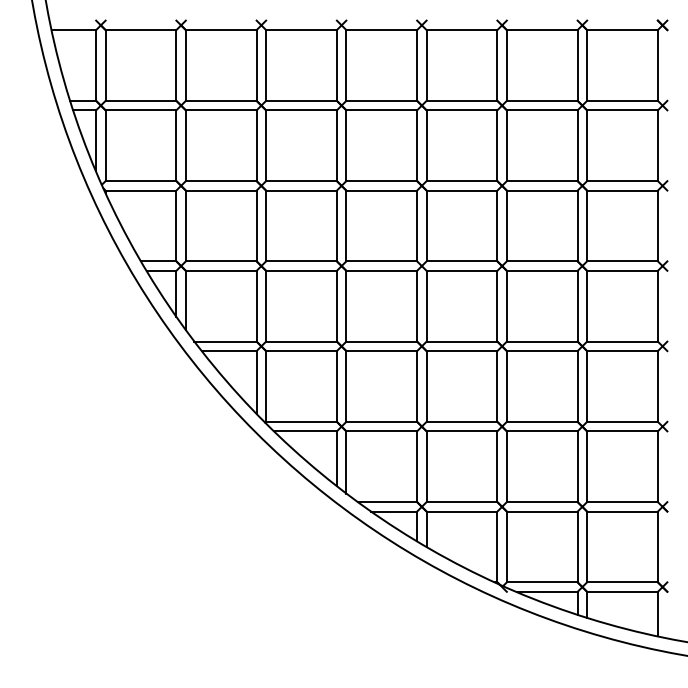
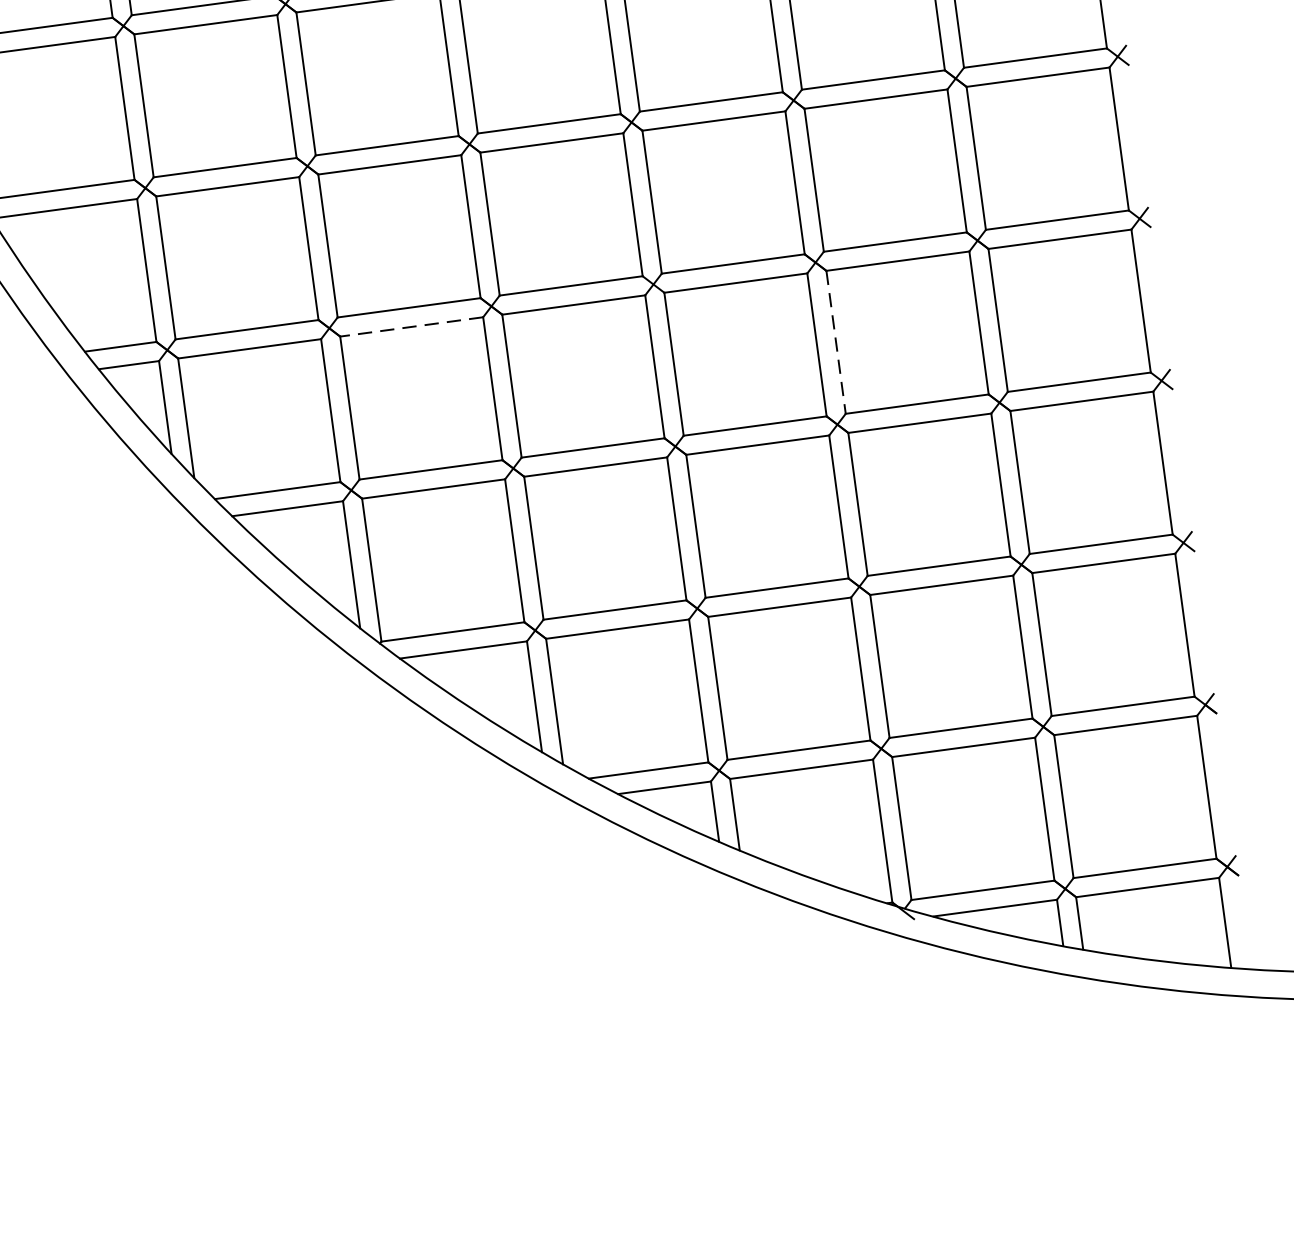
line: (301, 270) -> (411, 326), solid -> dashed
line: (506, 306) -> (835, 342), solid -> dashed

